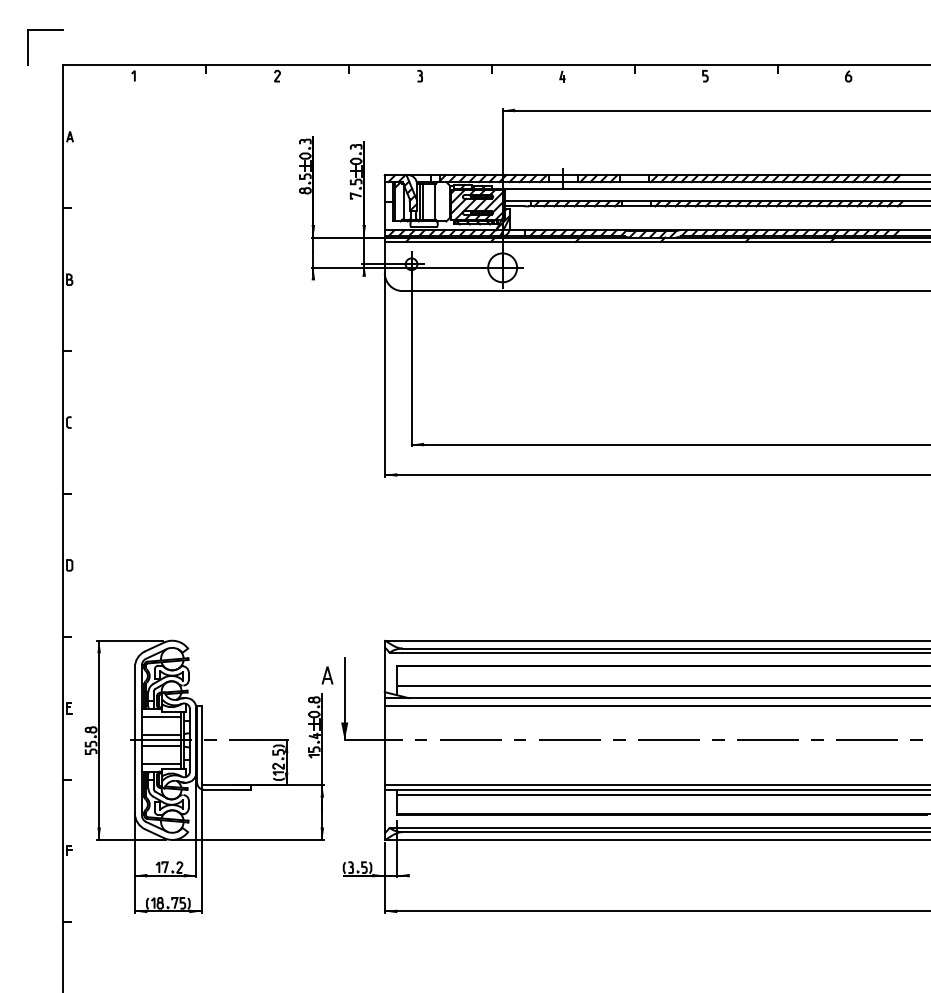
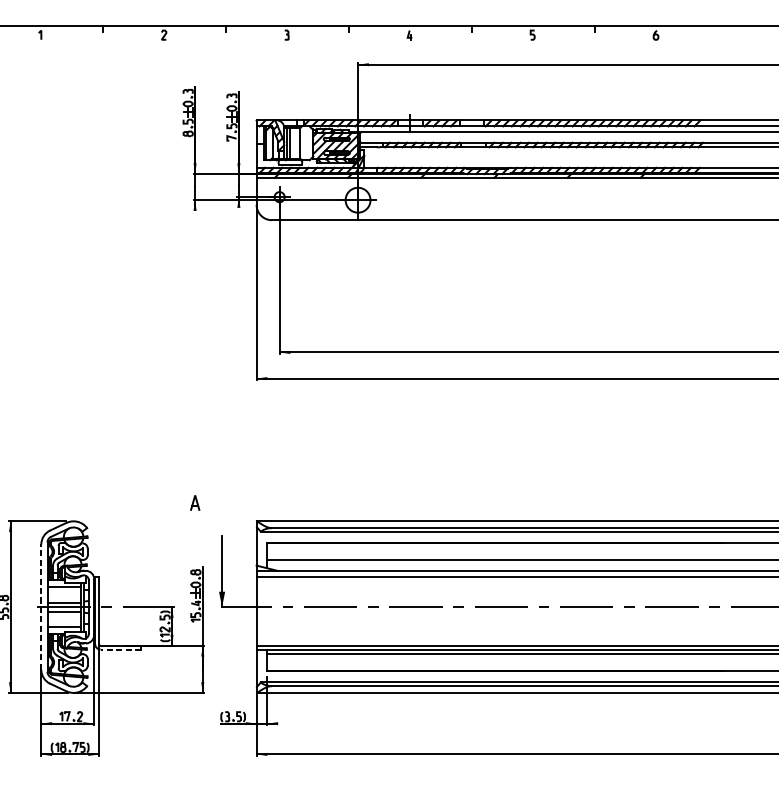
part: (327, 675) -> (195, 503), moved
line: (134, 740) -> (41, 607), solid -> dashed
line: (227, 789) -> (121, 649), solid -> dashed

